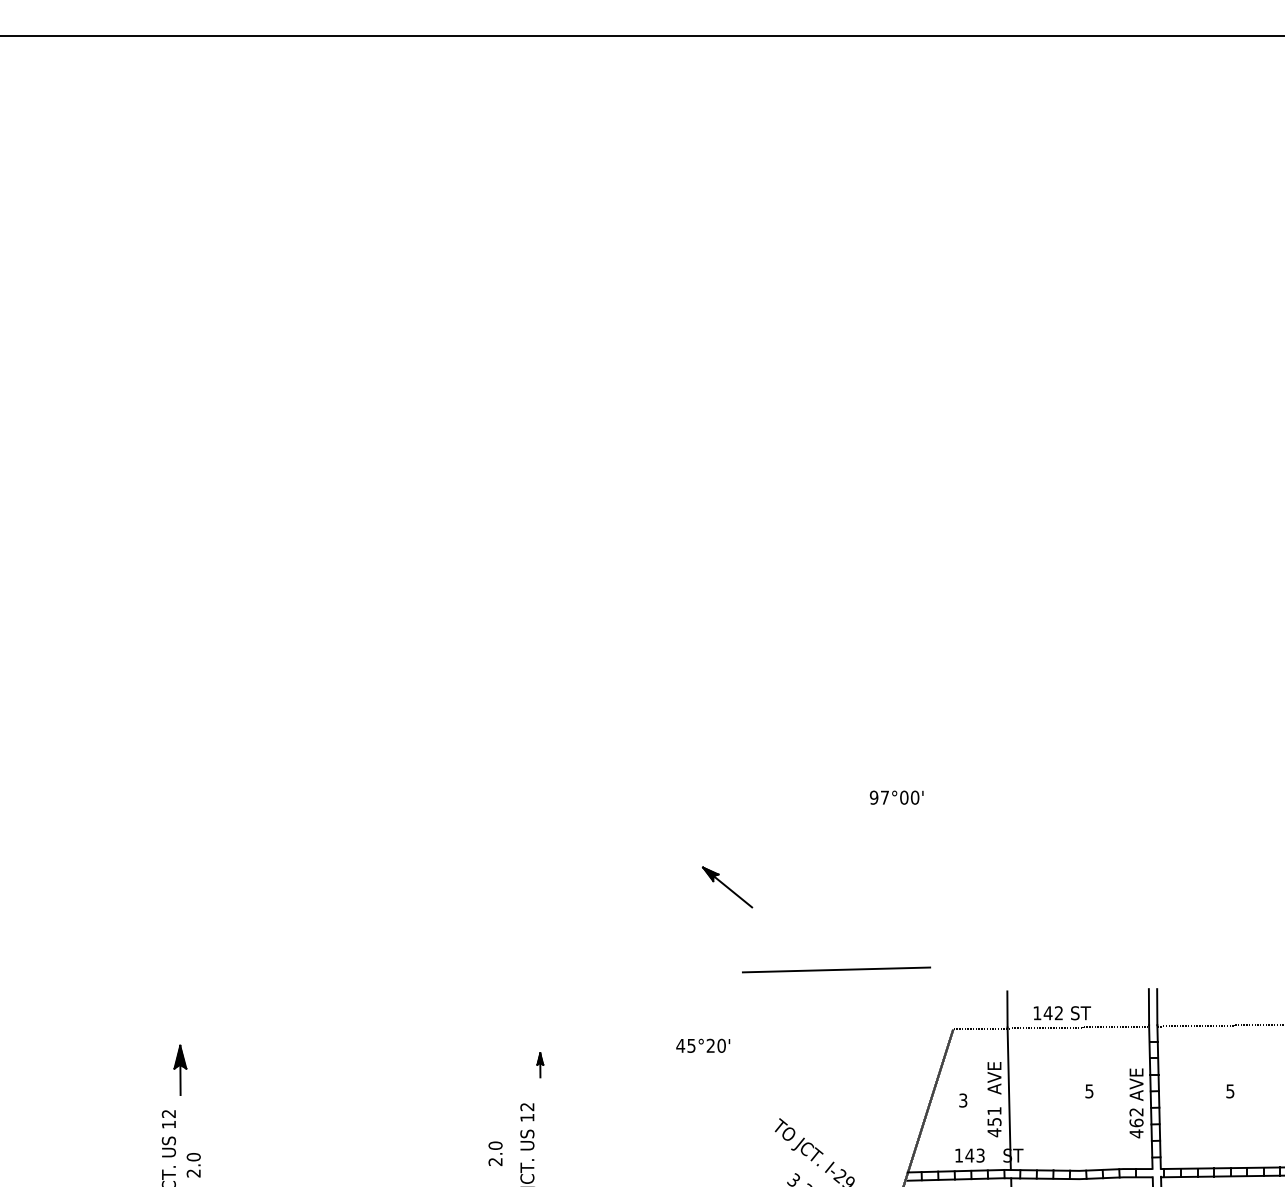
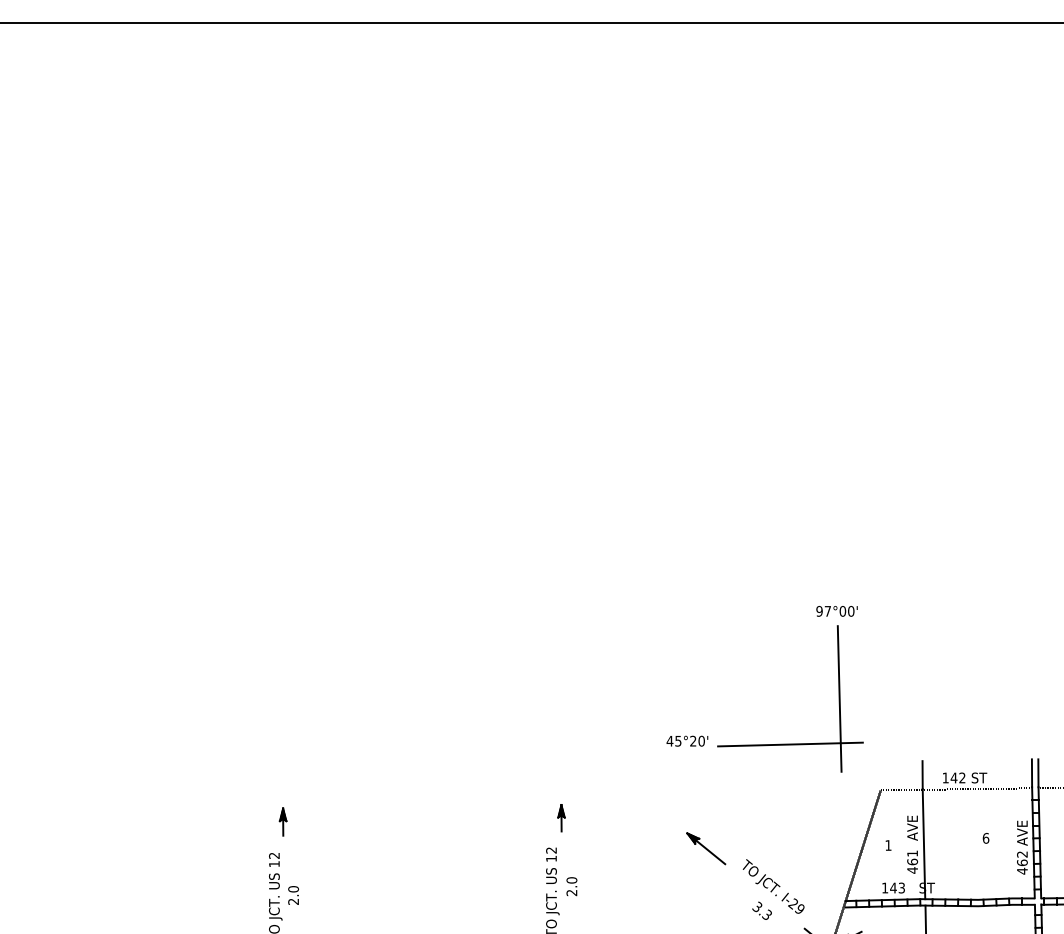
part: (727, 887) -> (706, 848), moved
line: (899, 910) -> (839, 698), added
text: (703, 1044) -> (687, 740), moved
part: (540, 1065) -> (561, 818), size x1.43
part: (179, 1069) -> (282, 821), size x0.71
text: (1088, 1091) -> (985, 838), 5 -> 6
text: (963, 1100) -> (888, 845), 3 -> 1
text: (994, 1121) -> (912, 861), 451 -> 461
text: (495, 1153) -> (571, 886), moved

